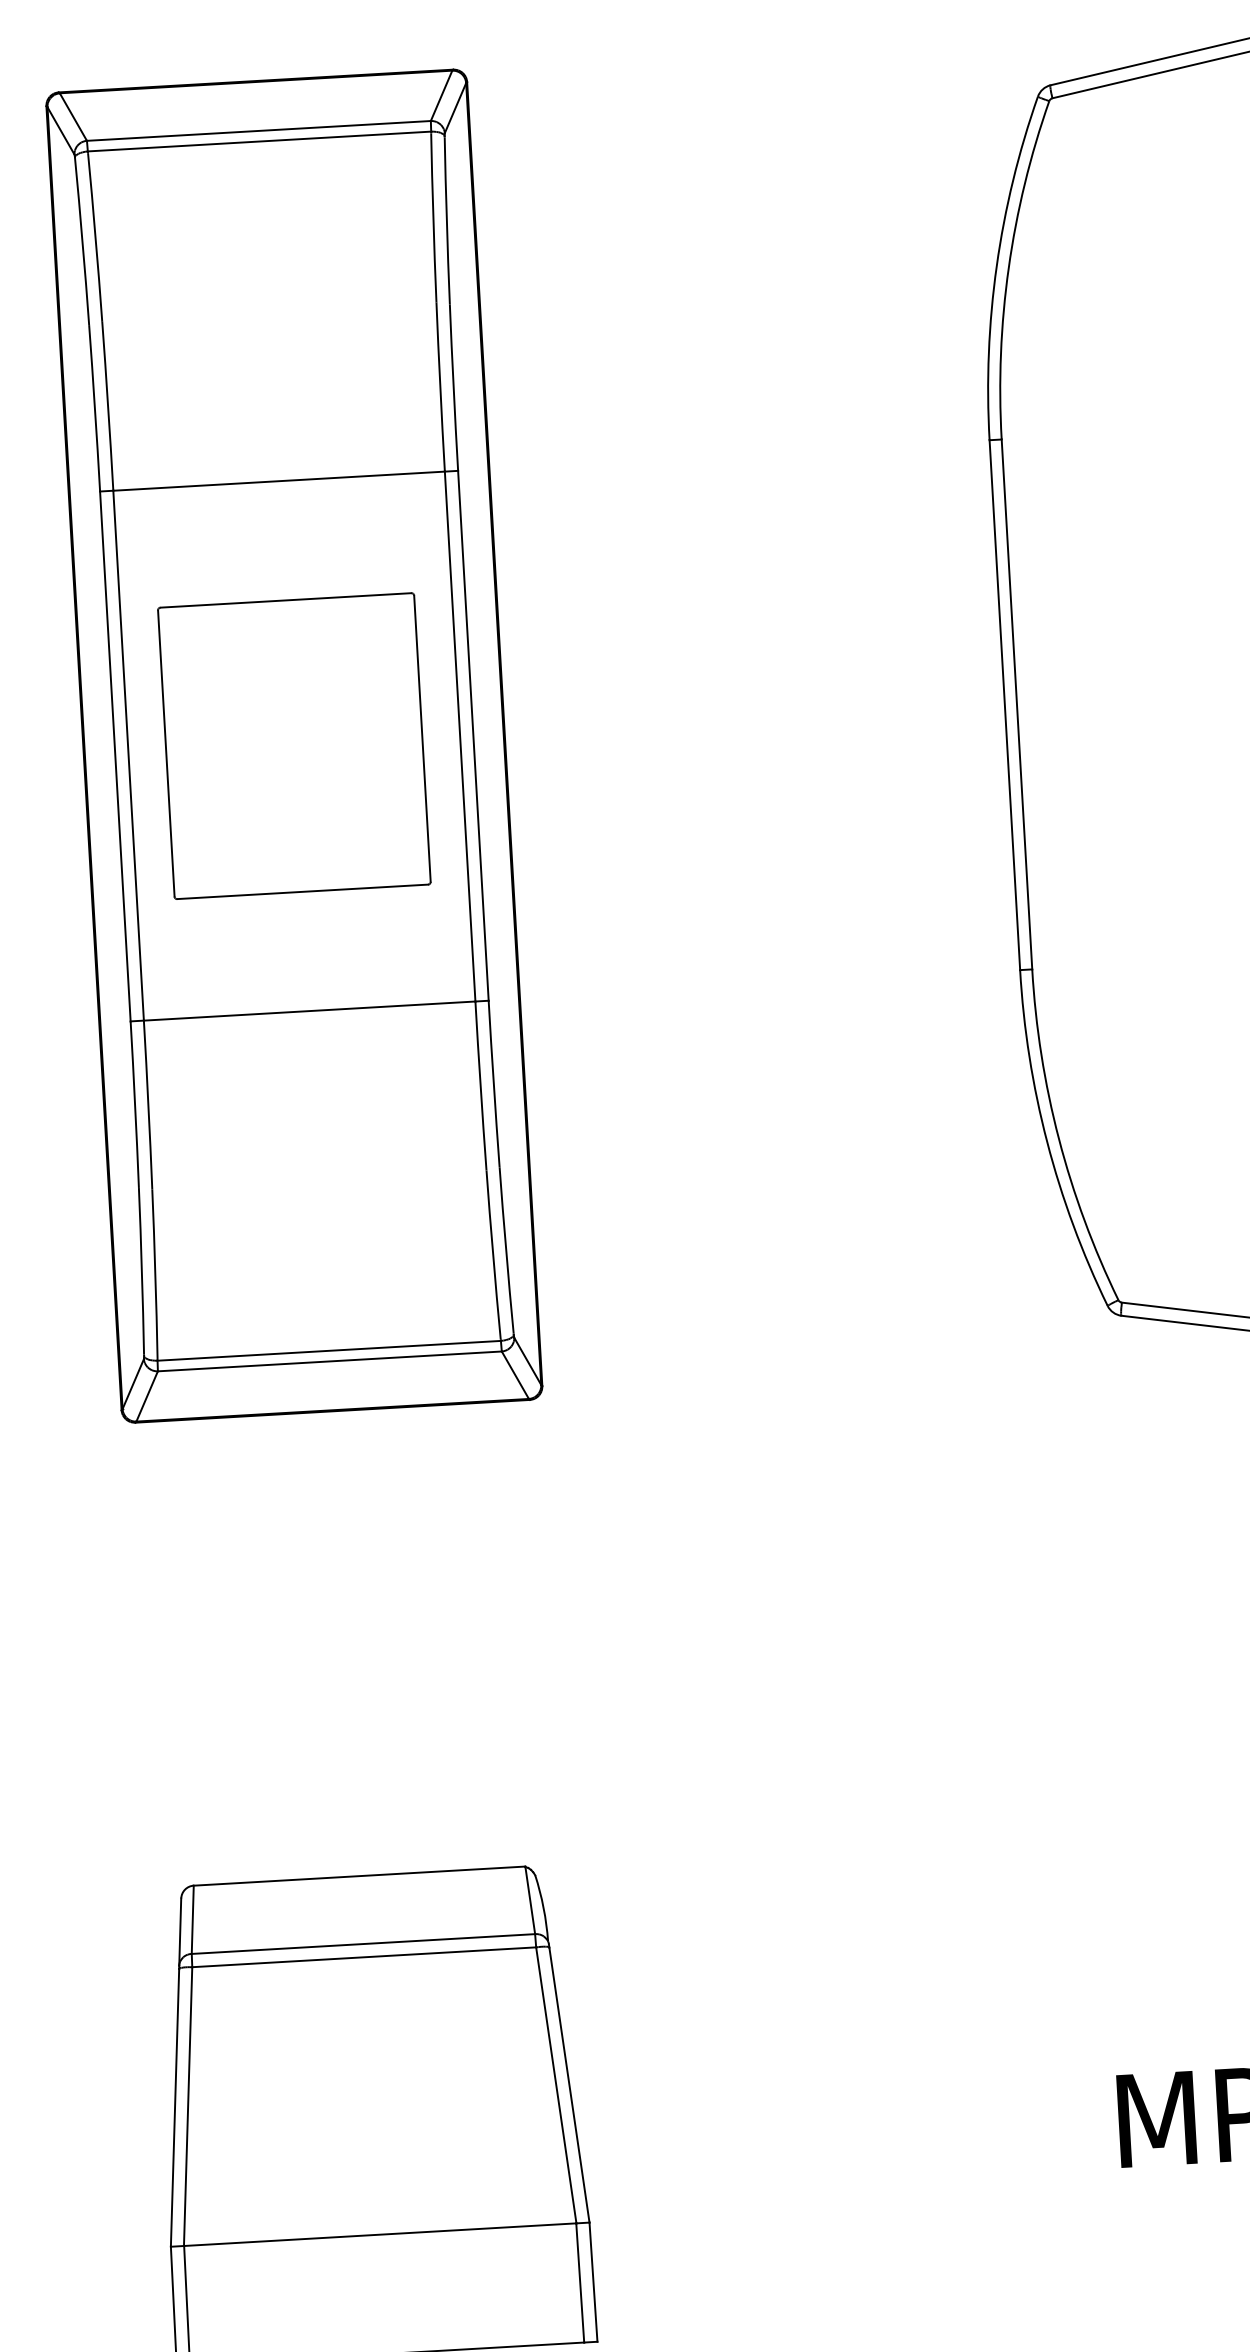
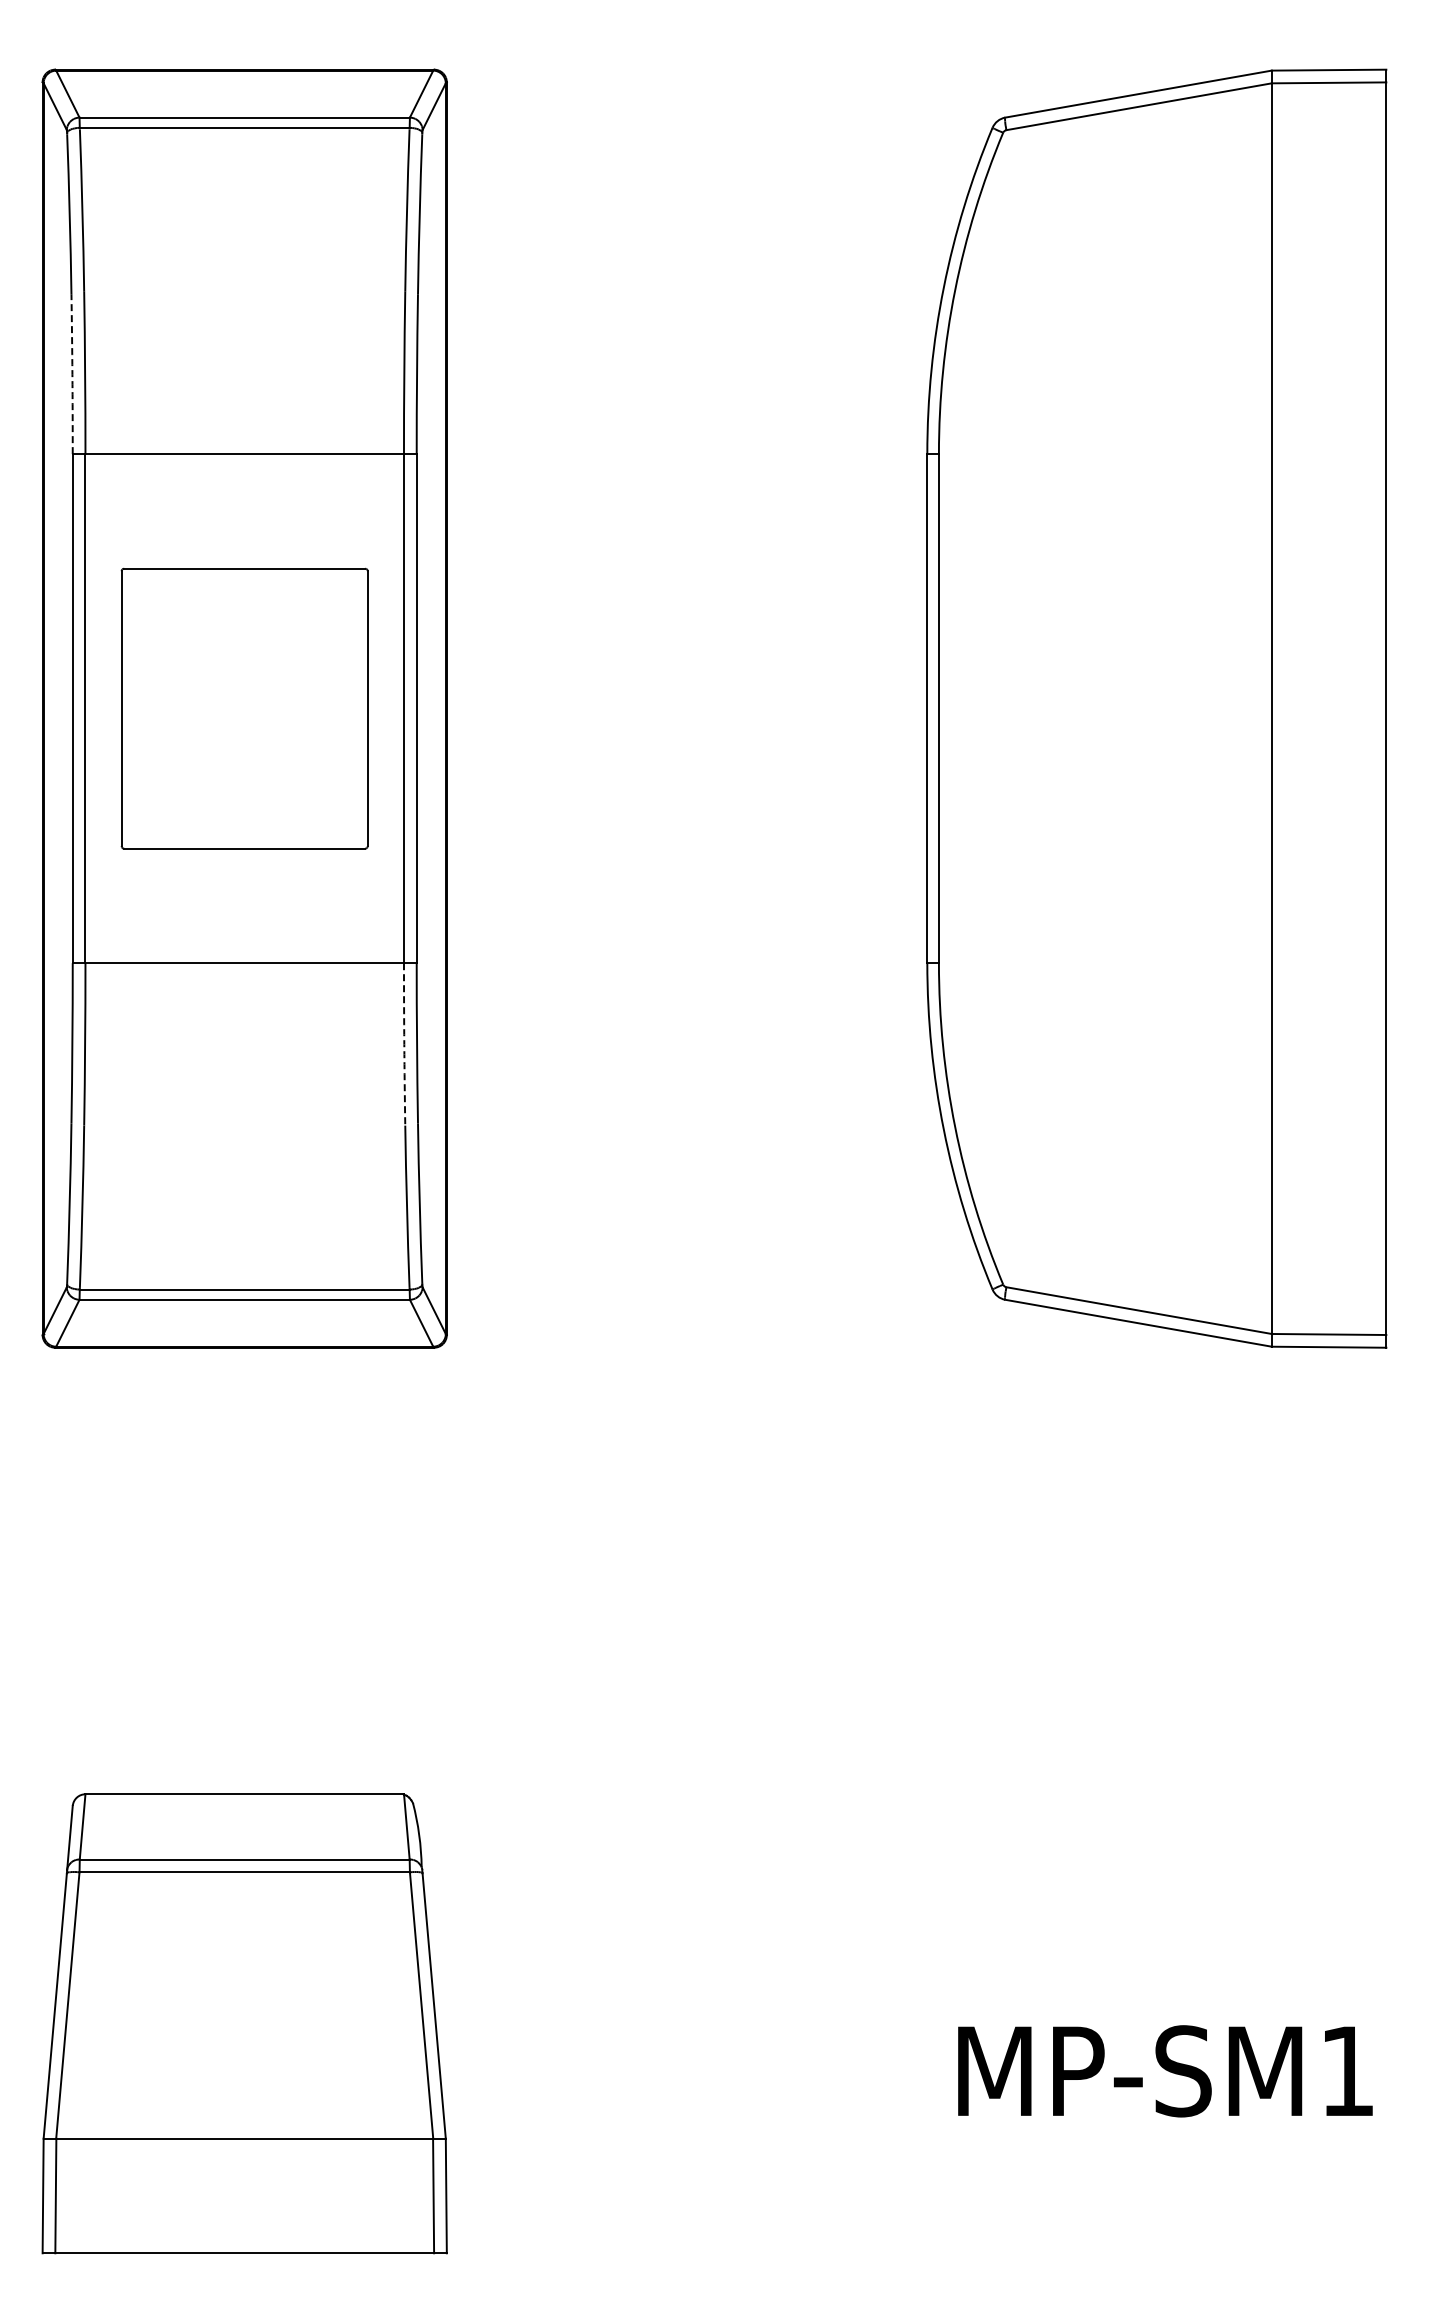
arc: (95, 408) -> (72, 374), solid -> dashed
arc: (480, 1086) -> (404, 1044), solid -> dashed

